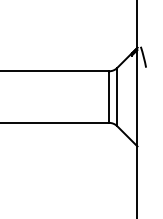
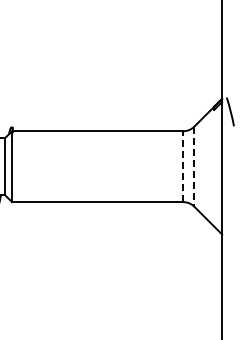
line: (109, 96) -> (183, 166), solid -> dashed
line: (117, 97) -> (194, 167), solid -> dashed

